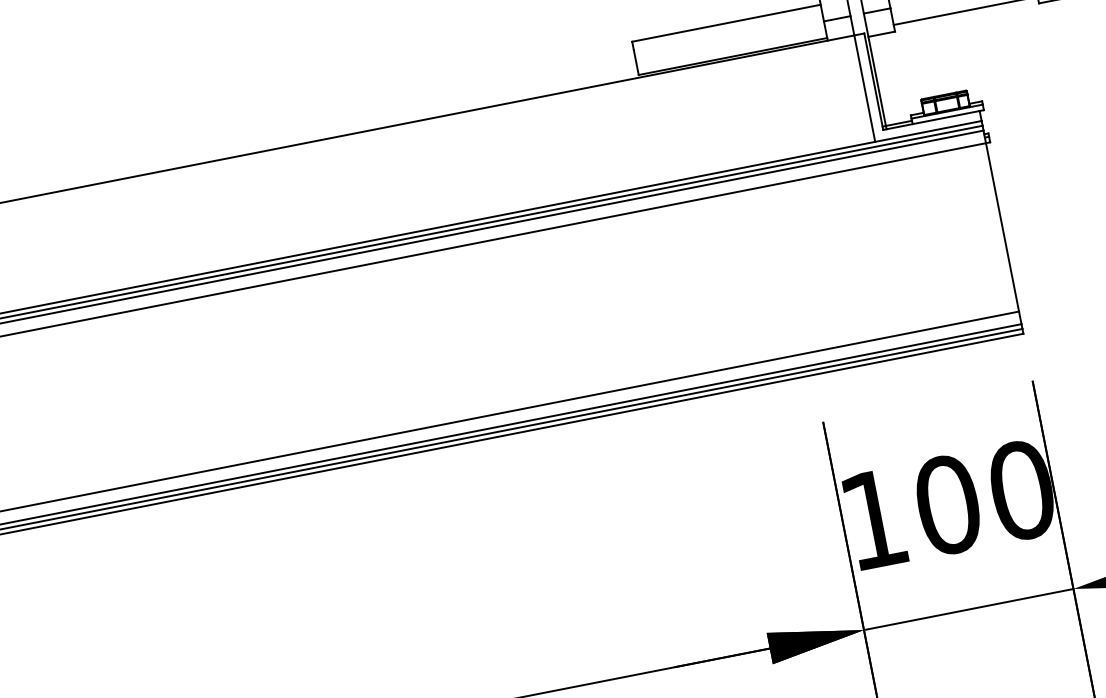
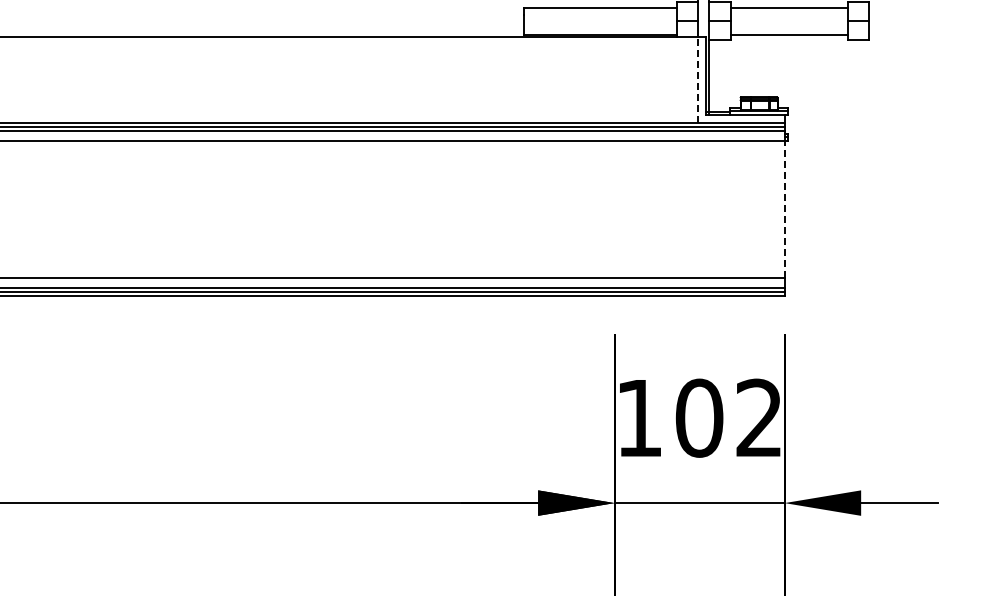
line: (864, 87) -> (698, 79), solid -> dashed
line: (1002, 227) -> (784, 209), solid -> dashed
text: (1021, 489) -> (759, 417), 100 -> 102

